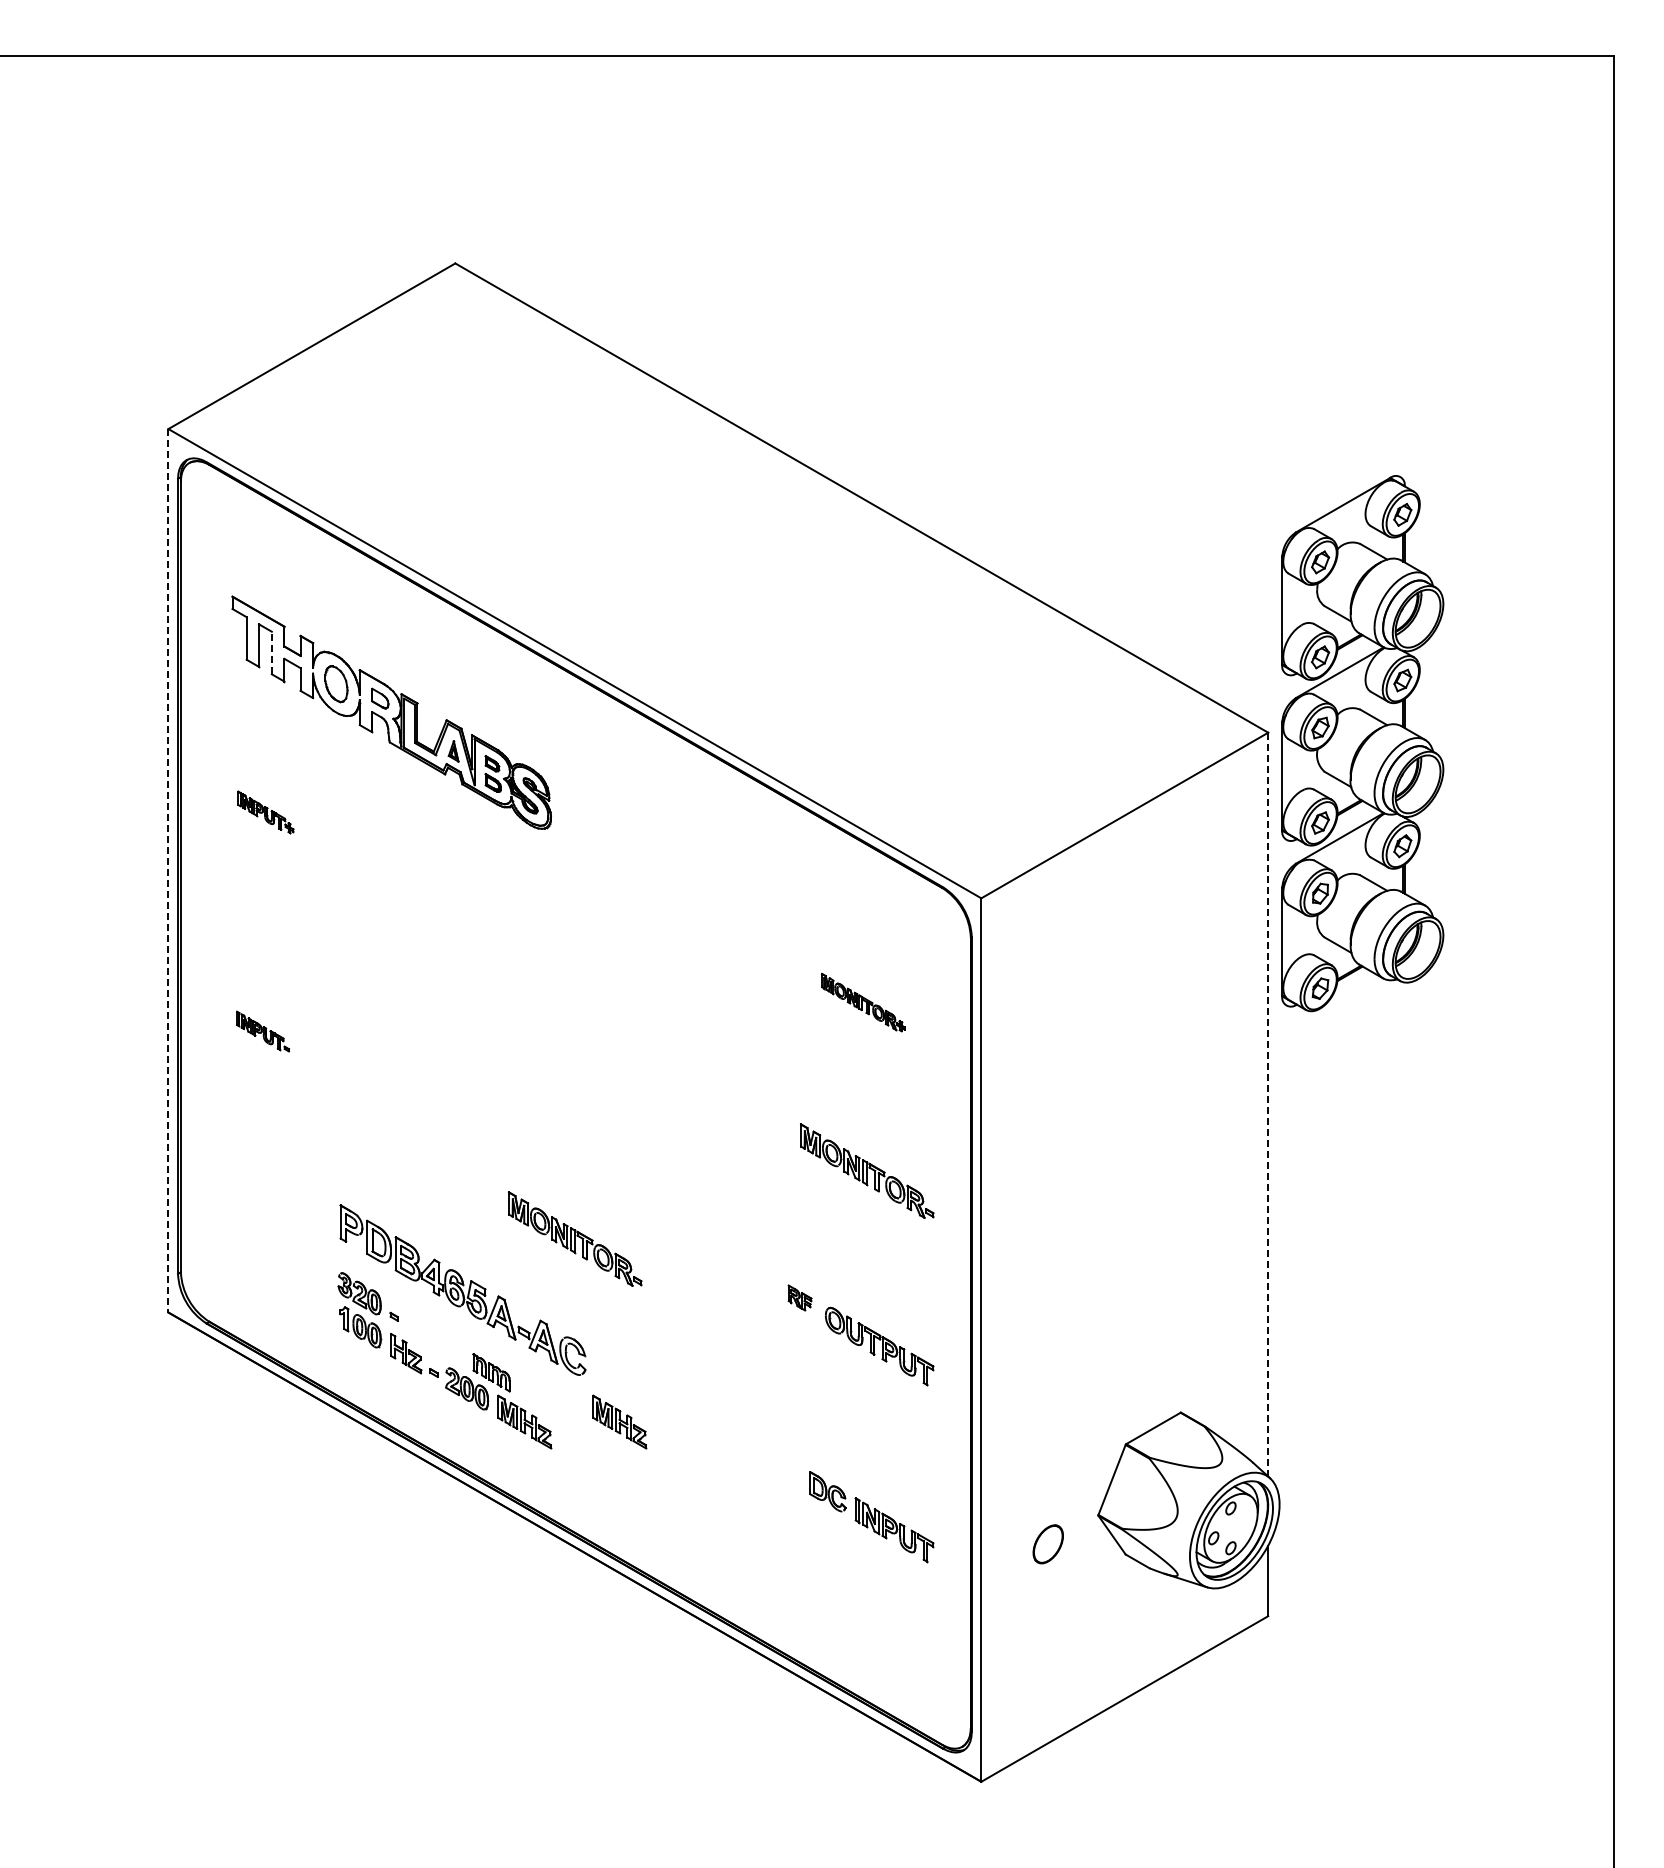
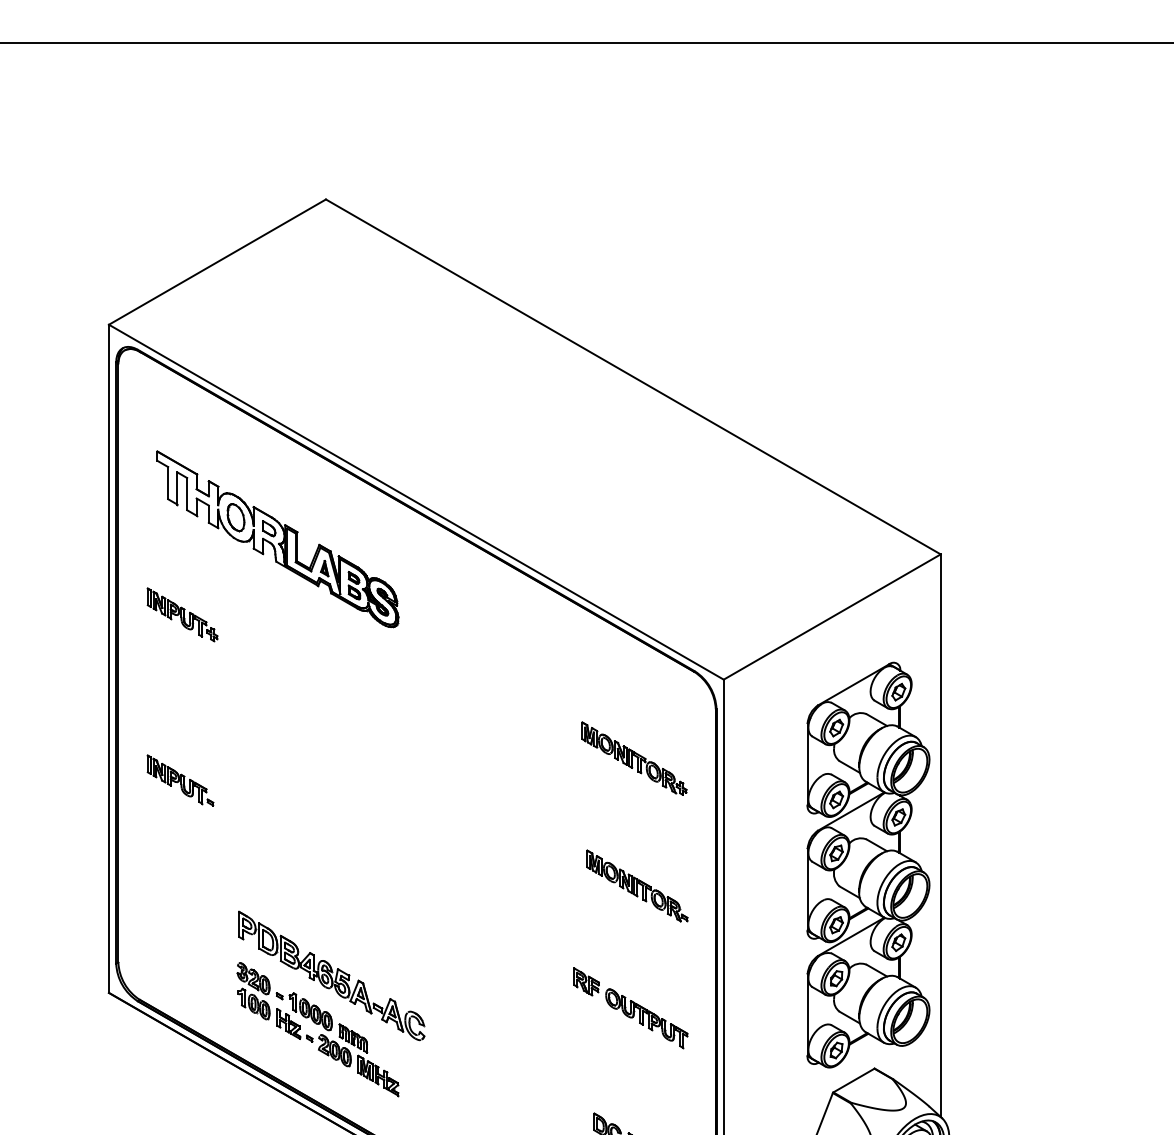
line: (271, 652) -> (186, 493), dashed -> solid
part: (1362, 743) -> (868, 865), moved
part: (265, 812) -> (182, 614), size x1.67
line: (168, 870) -> (109, 658), dashed -> solid
part: (863, 1002) -> (634, 758), size x1.67
part: (262, 1031) -> (180, 780), size x1.67
line: (1268, 1104) -> (940, 835), dashed -> solid
part: (575, 1238) -> (416, 936), removed
part: (799, 1297) -> (586, 981), size x1.43
part: (435, 1337) -> (310, 1011), added
part: (619, 1421) -> (450, 1075), removed

